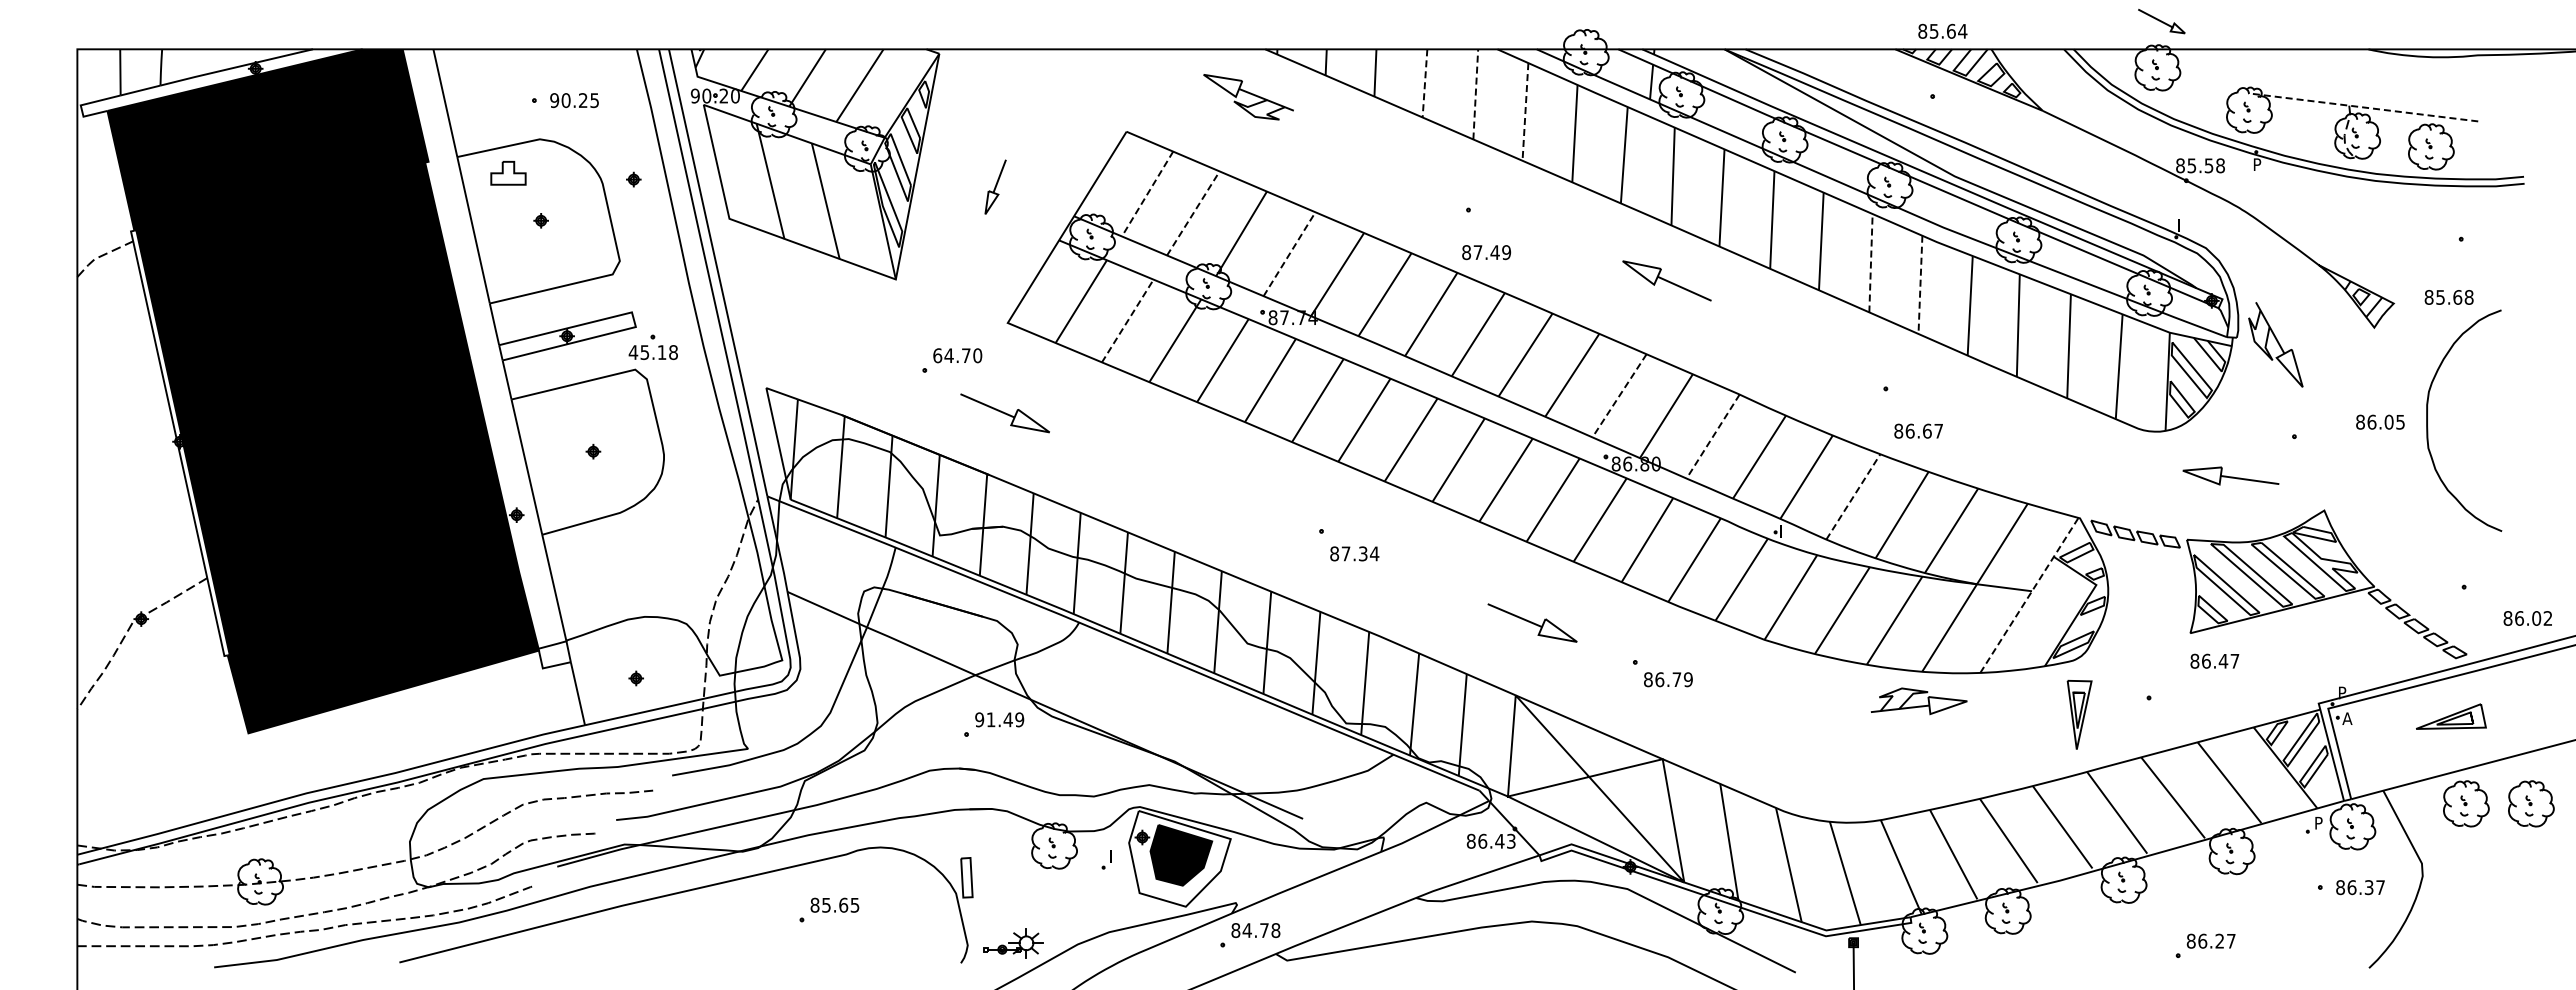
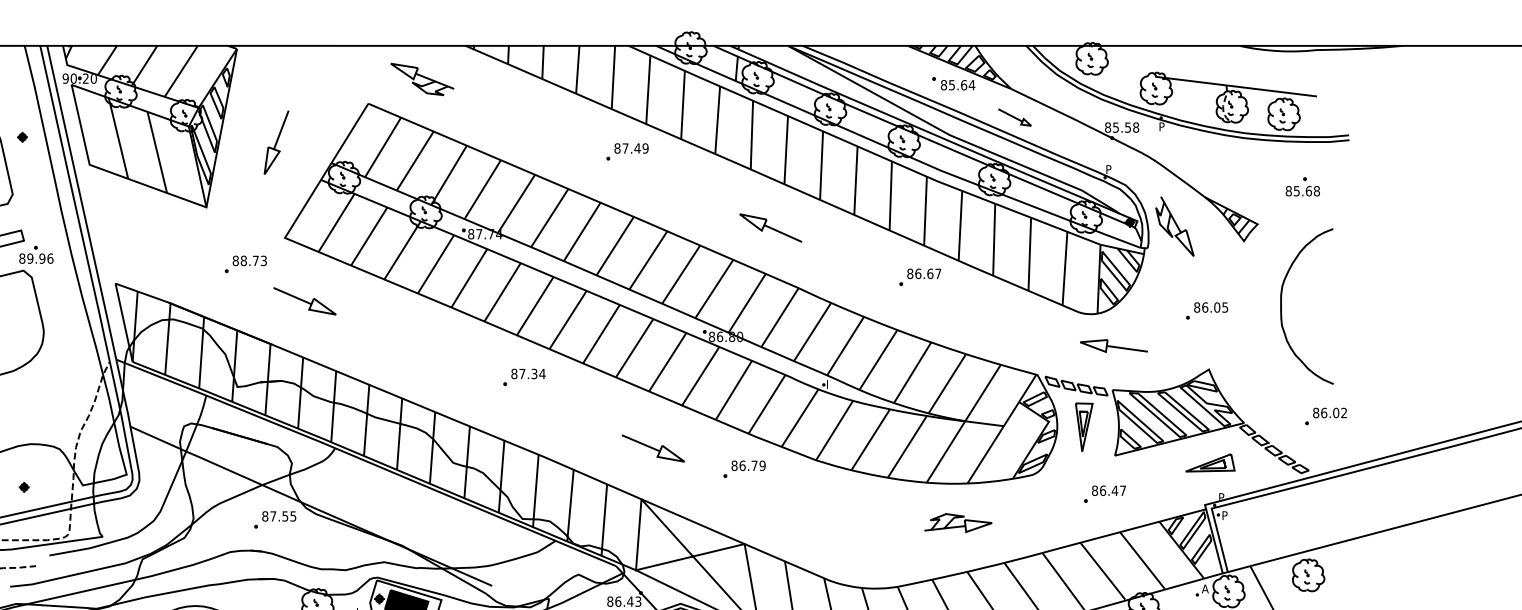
curve: (2161, 21) -> (1014, 117), moved
text: (1942, 30) -> (957, 84), moved
line: (1424, 83) -> (577, 69), dashed -> solid
line: (1475, 93) -> (613, 76), dashed -> solid
part: (1248, 97) -> (422, 79), moved
line: (2363, 107) -> (1236, 86), dashed -> solid
line: (1525, 112) -> (648, 90), dashed -> solid
part: (995, 186) -> (276, 142), size x1.67
line: (1147, 194) -> (383, 147), dashed -> solid
line: (1193, 213) -> (415, 161), dashed -> solid
text: (2181, 225) -> (1108, 169), I -> P
text: (1486, 252) -> (631, 148), moved
line: (1289, 253) -> (482, 189), dashed -> solid
line: (1871, 262) -> (891, 195), dashed -> solid
part: (1666, 280) -> (770, 227), moved
line: (1920, 285) -> (925, 211), dashed -> solid
text: (2448, 297) -> (1302, 191), moved
line: (1127, 321) -> (369, 236), dashed -> solid
part: (2275, 344) -> (1174, 226), moved
text: (653, 352) -> (36, 258), 45.18 -> 89.96
text: (957, 355) -> (249, 260), 64.70 -> 88.73
line: (1619, 395) -> (714, 288), dashed -> solid
part: (1004, 413) -> (304, 301), moved
text: (2380, 421) -> (1211, 307), moved
text: (1918, 430) -> (924, 273), moved
line: (1713, 436) -> (780, 317), dashed -> solid
part: (2230, 475) -> (1113, 345), moved
line: (1853, 496) -> (878, 359), dashed -> solid
text: (1354, 553) -> (528, 373), moved
line: (2029, 595) -> (1002, 429), dashed -> solid
text: (2527, 618) -> (1329, 413), moved
text: (2214, 660) -> (1108, 490), moved
text: (1668, 679) -> (748, 465), moved
part: (1918, 701) -> (957, 523), moved
part: (2079, 714) -> (1084, 427), moved
part: (2451, 716) -> (1210, 462), moved
text: (2347, 718) -> (1225, 515), A -> P
text: (999, 719) -> (279, 516), 91.49 -> 87.55
part: (2531, 803) -> (1354, 575), removed
text: (2319, 823) -> (1205, 589), P -> A

